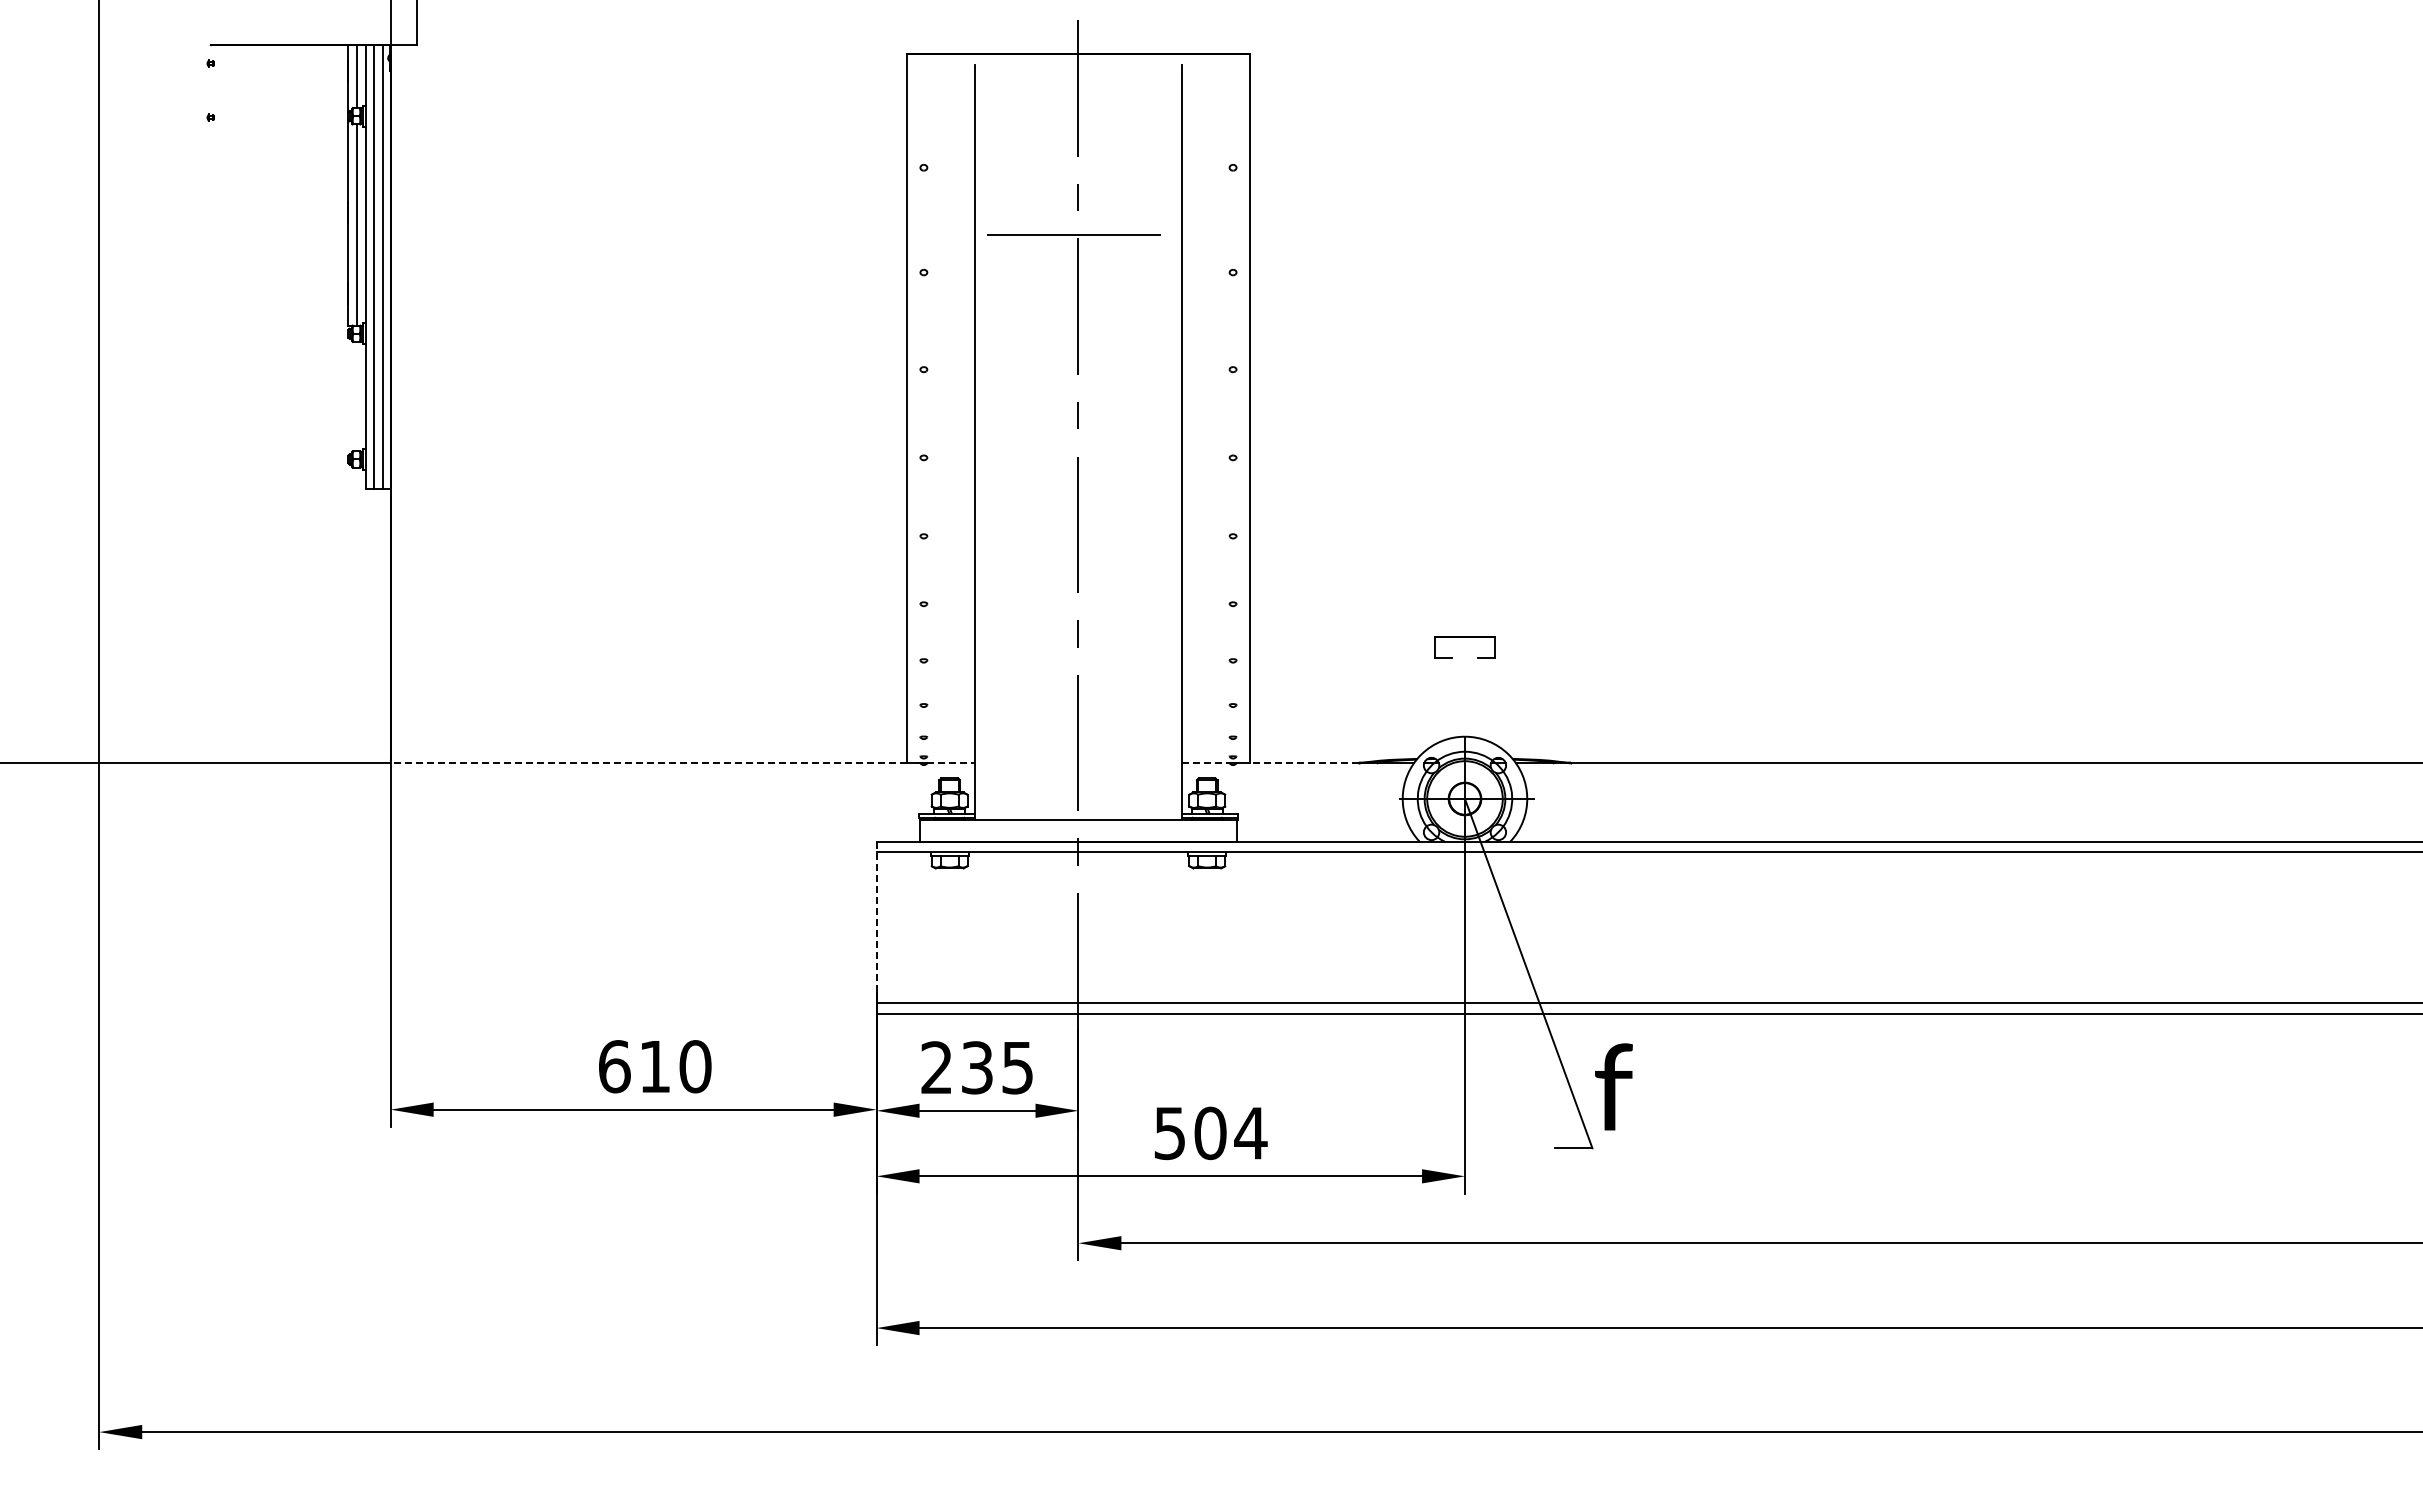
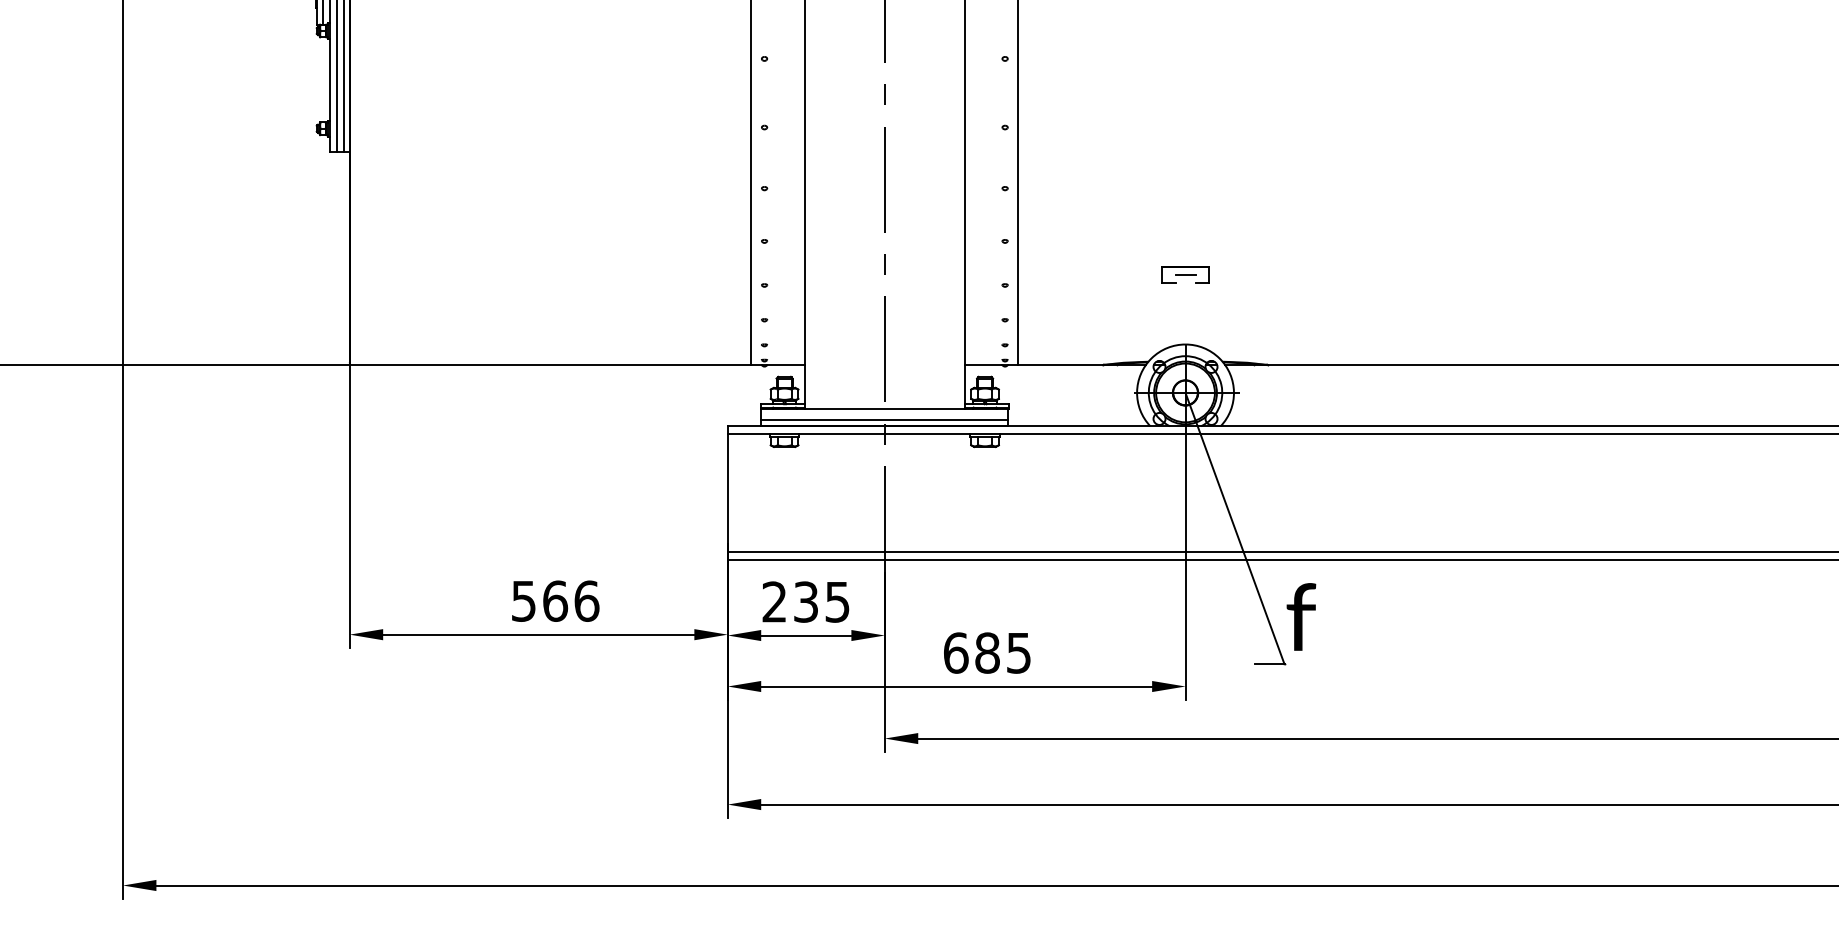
line: (1464, 646) -> (1185, 274), added
line: (649, 762) -> (551, 364), dashed -> solid
line: (1304, 762) -> (1060, 364), dashed -> solid
line: (951, 763) -> (786, 365), dashed -> solid
line: (1206, 763) -> (984, 365), dashed -> solid
line: (1078, 833) -> (884, 419), added
line: (876, 927) -> (727, 492), dashed -> solid
text: (655, 1066) -> (555, 601), 610 -> 566
text: (1210, 1133) -> (987, 653), 504 -> 685

